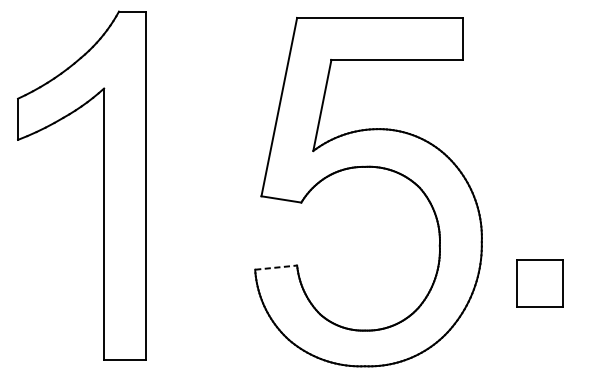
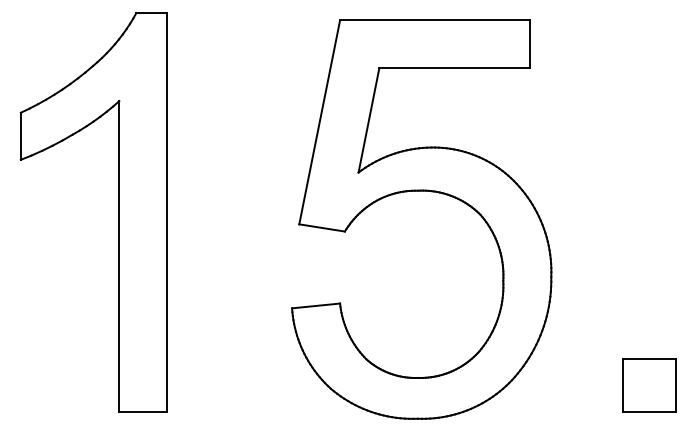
line: (276, 267) -> (316, 305), dashed -> solid
part: (539, 283) -> (649, 385), moved

